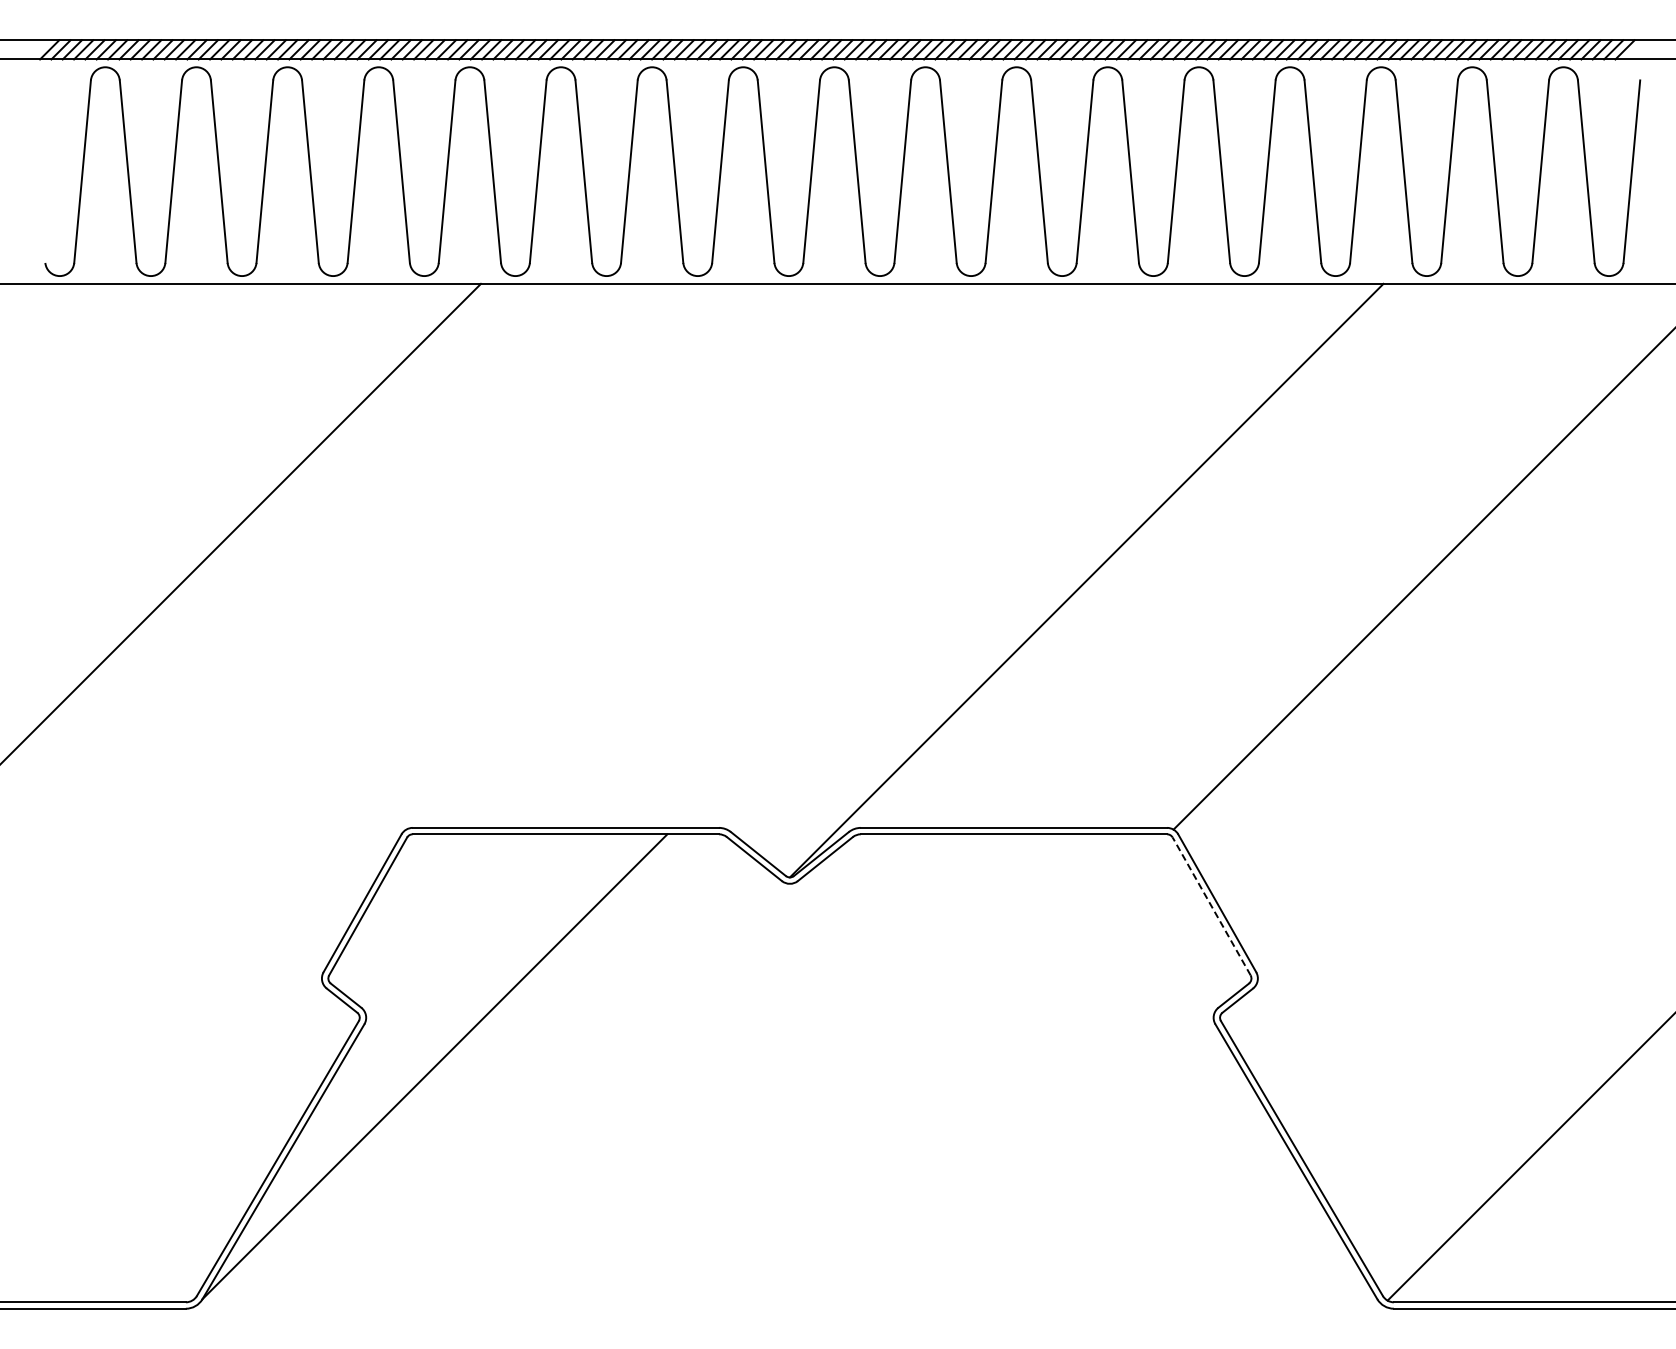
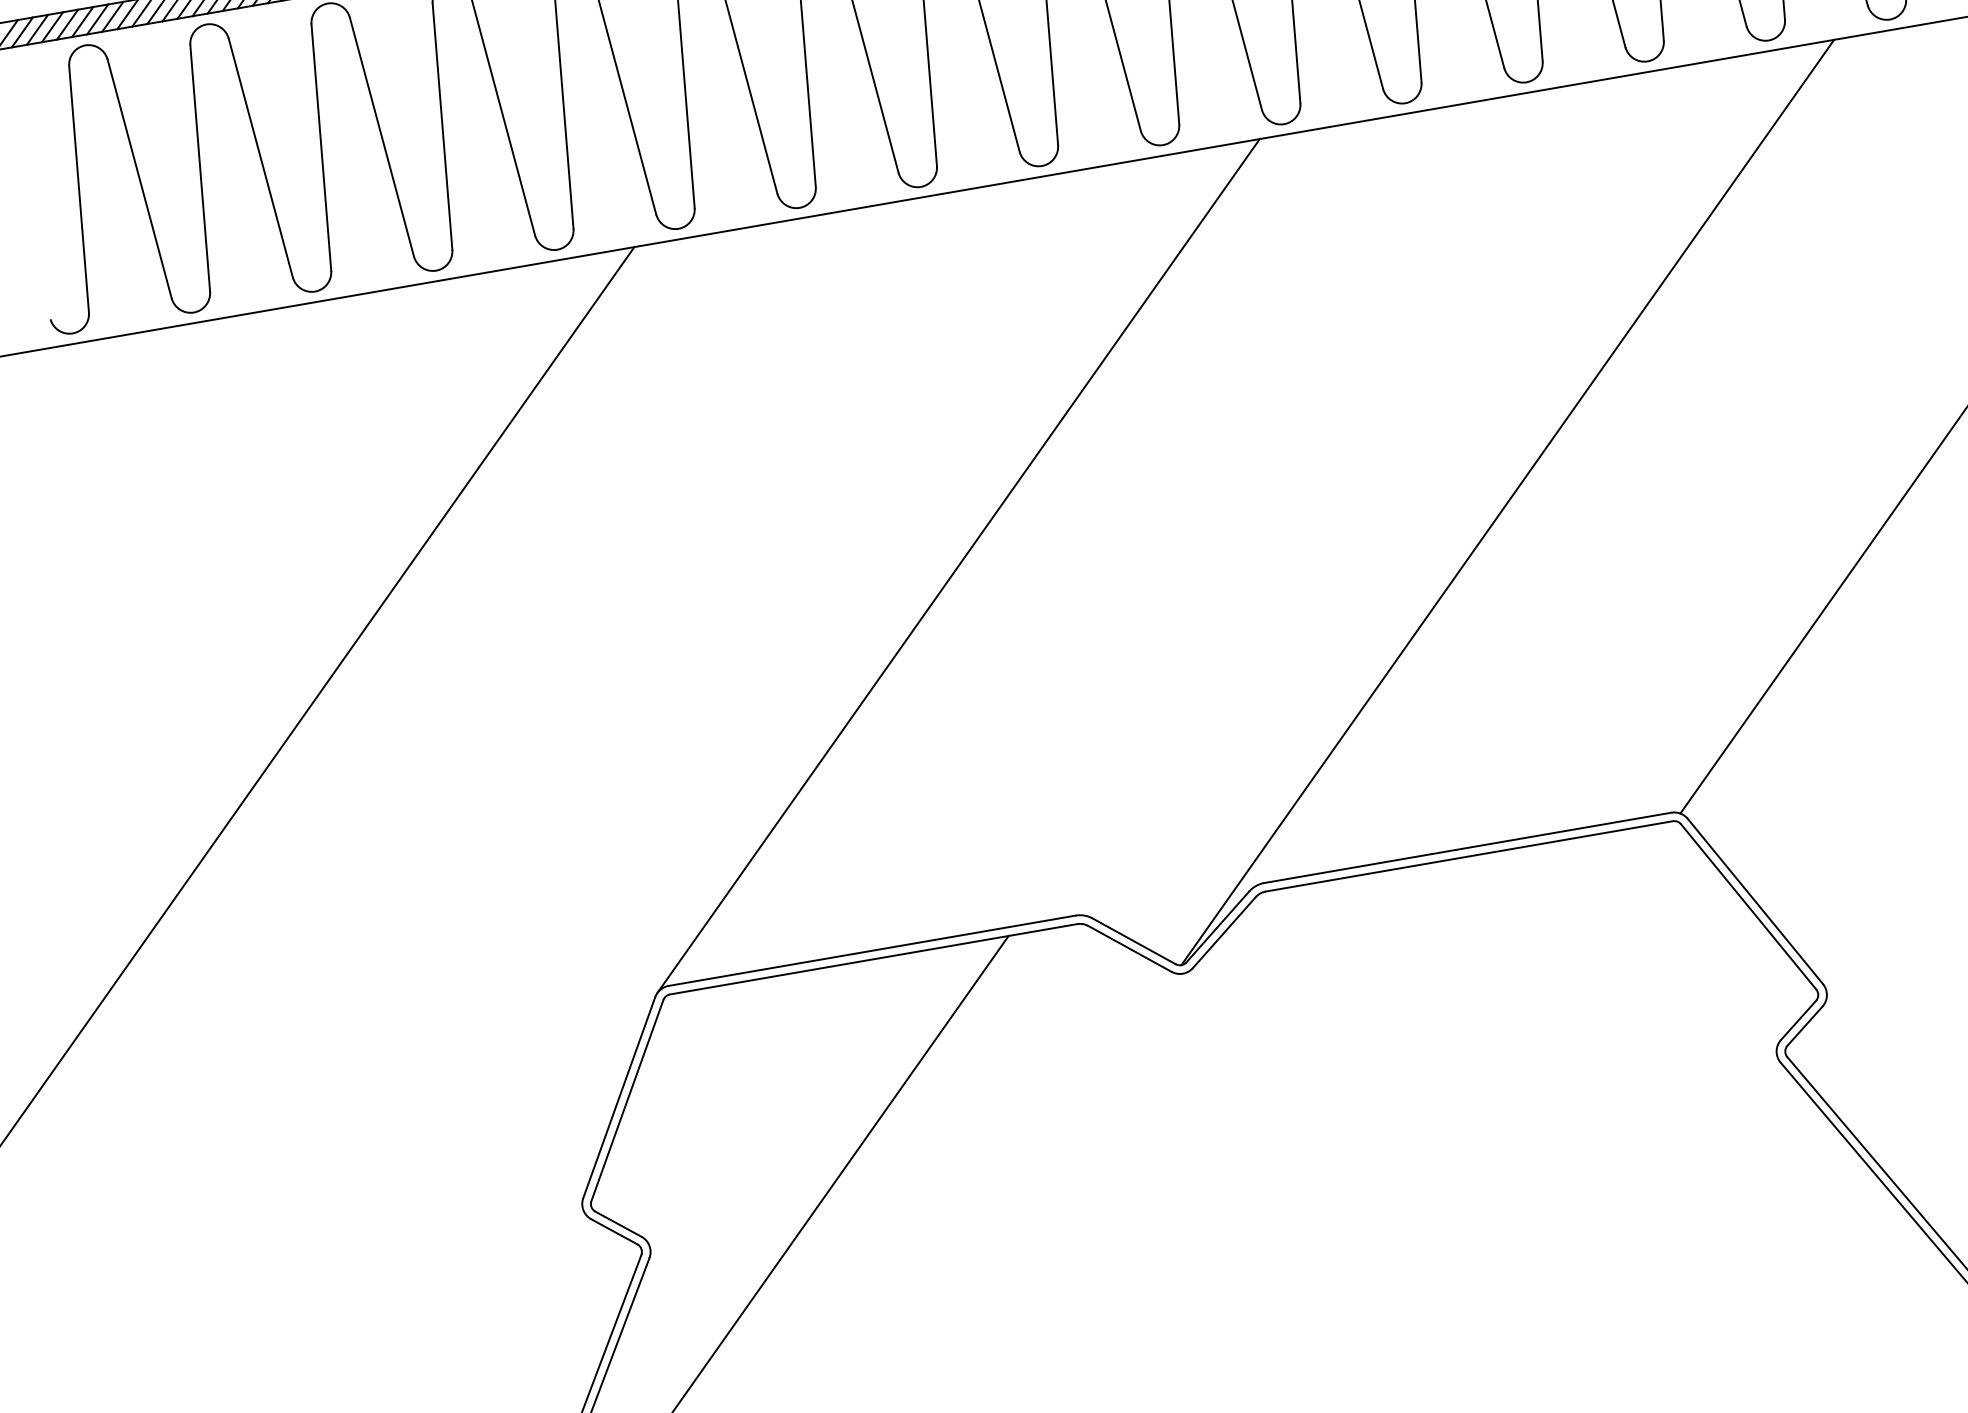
line: (677, 557) -> (958, 565), added
line: (1211, 906) -> (1748, 907), dashed -> solid

